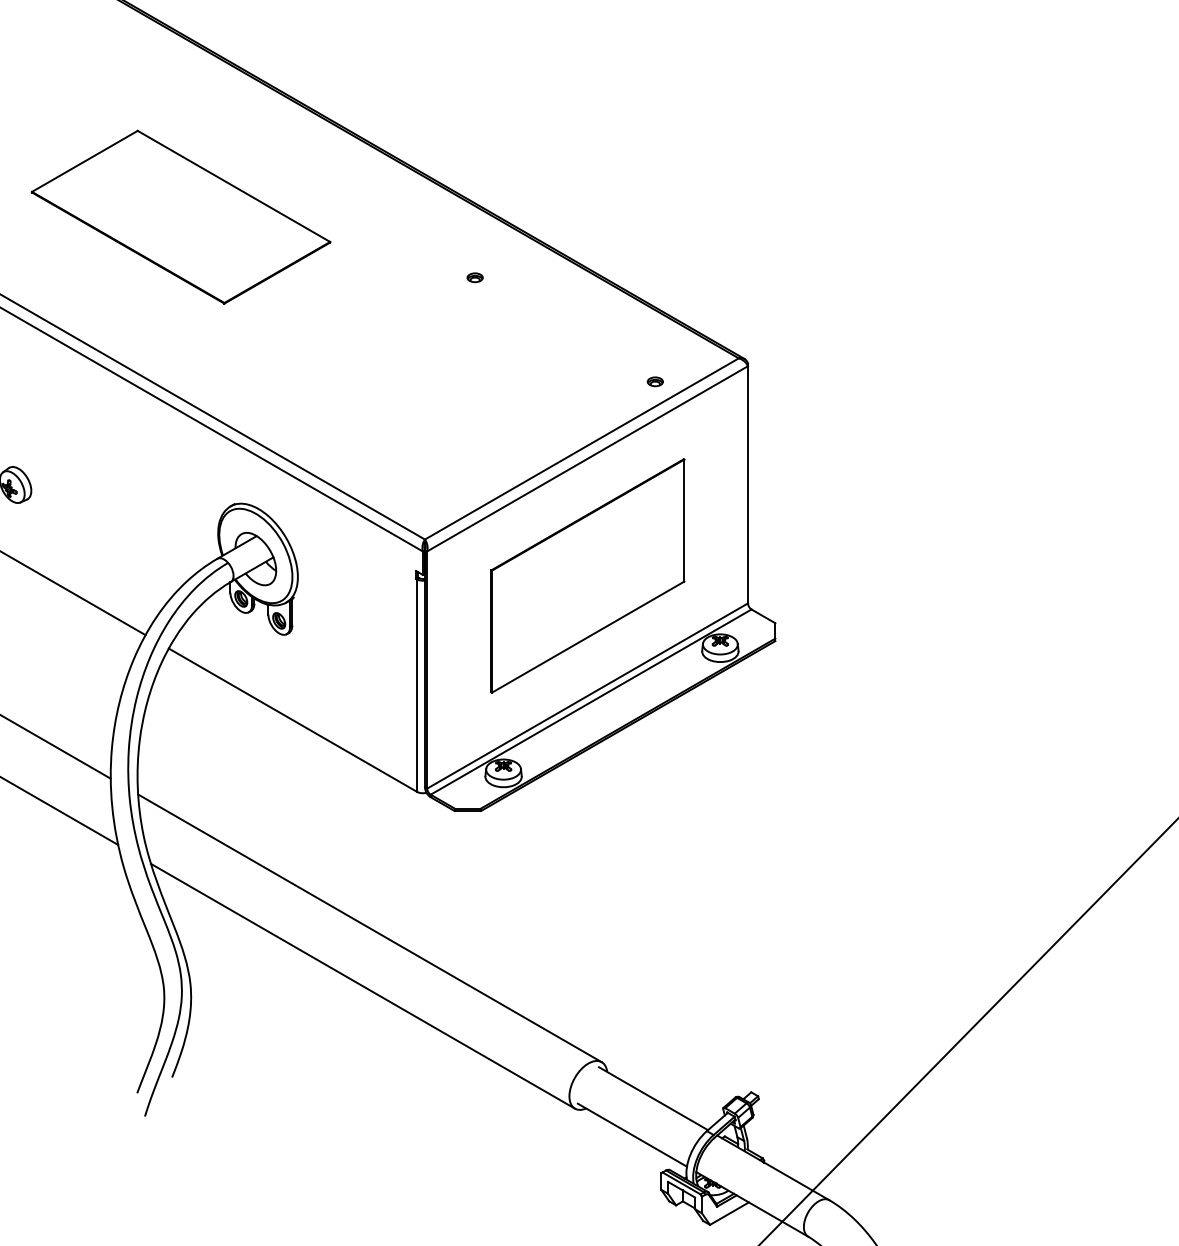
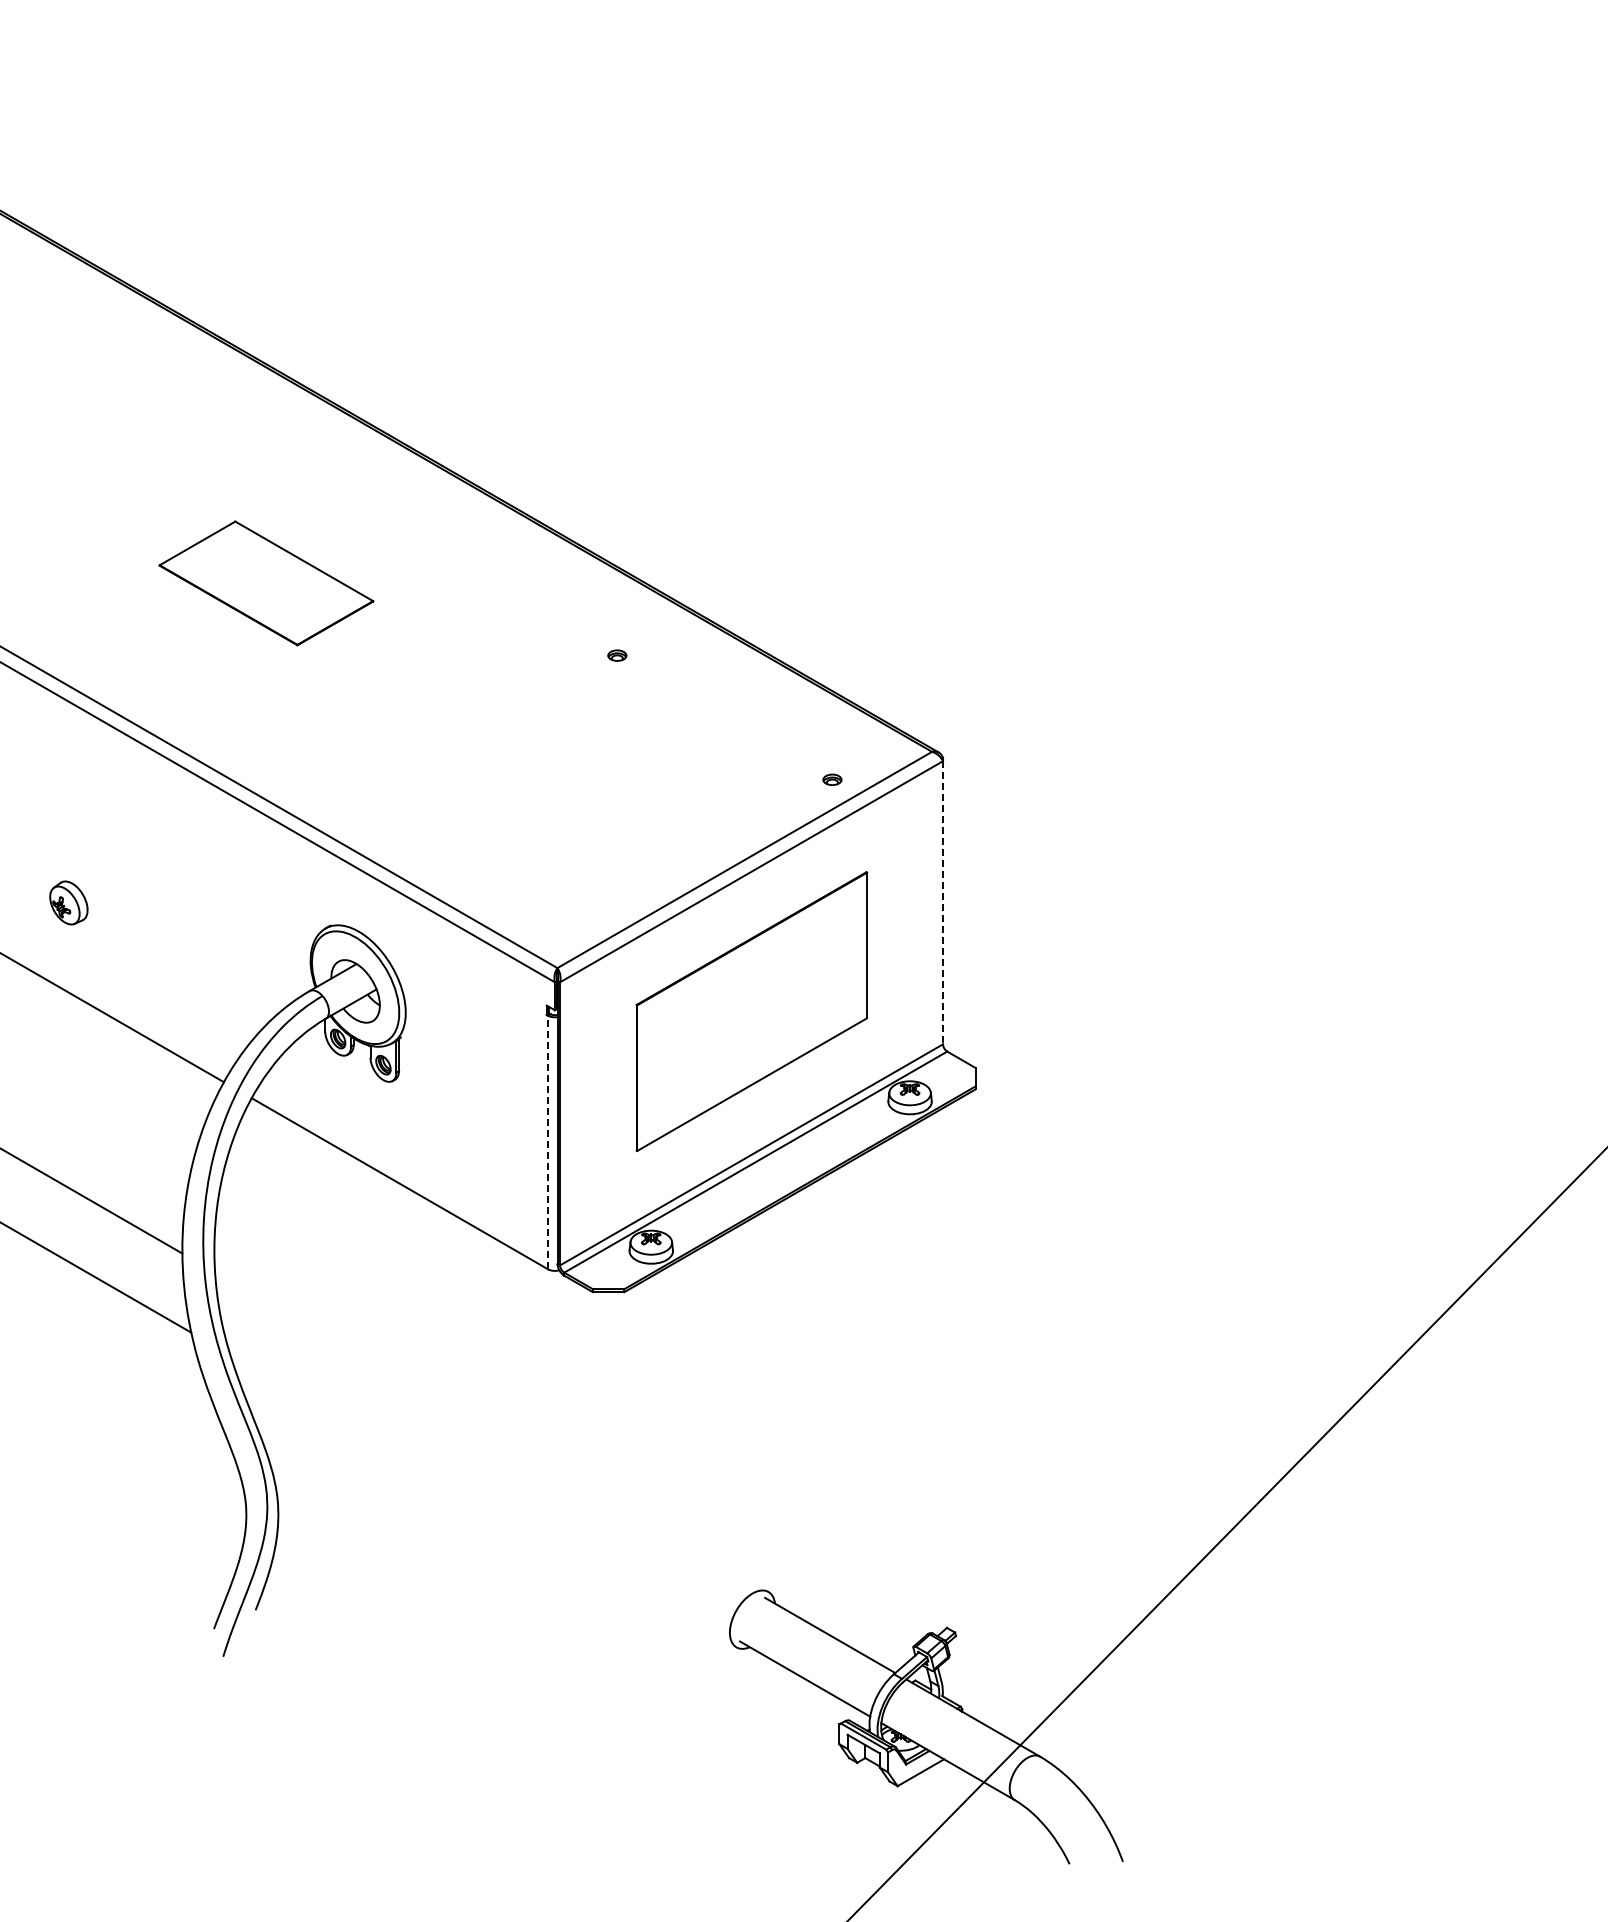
part: (181, 217) -> (266, 583), size x0.6
line: (748, 484) -> (943, 902), solid -> dashed
line: (417, 685) -> (548, 1142), solid -> dashed
line: (369, 927) -> (491, 1431), removed
line: (363, 986) -> (483, 1501), removed

